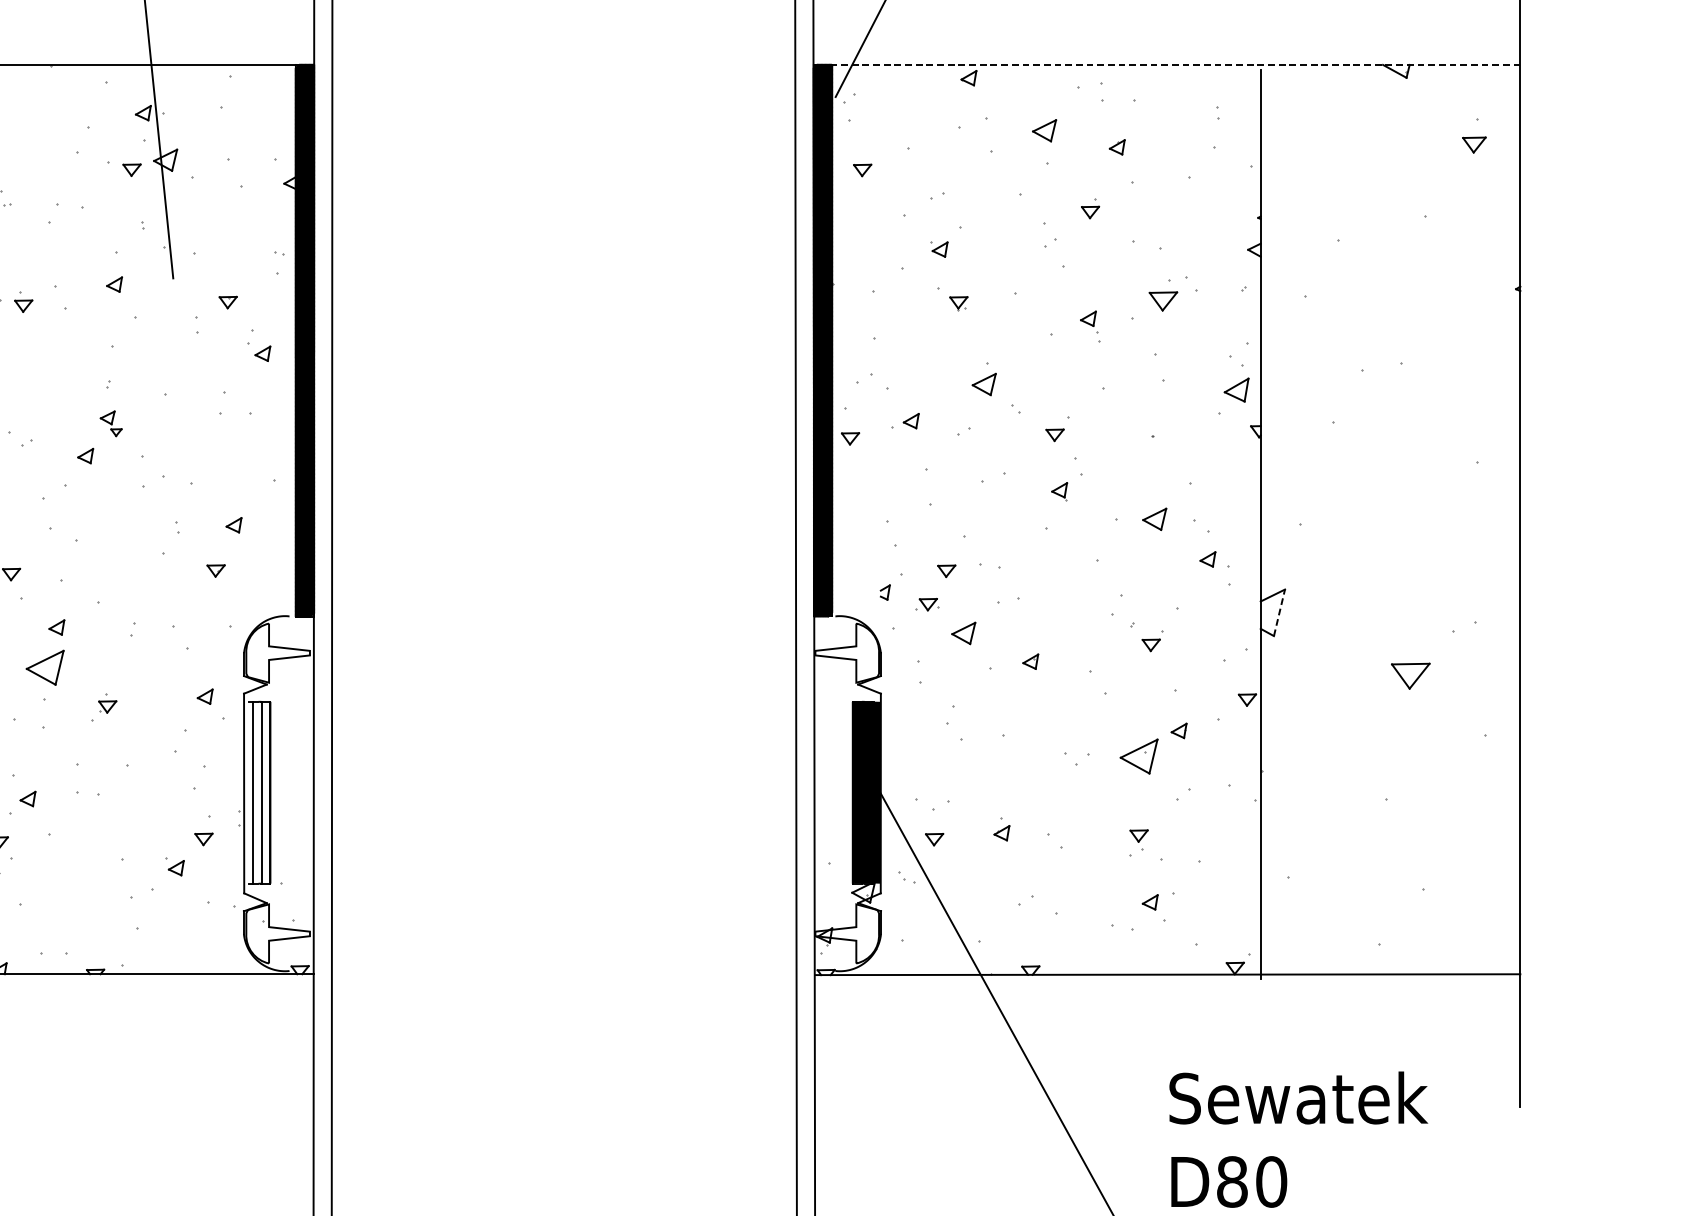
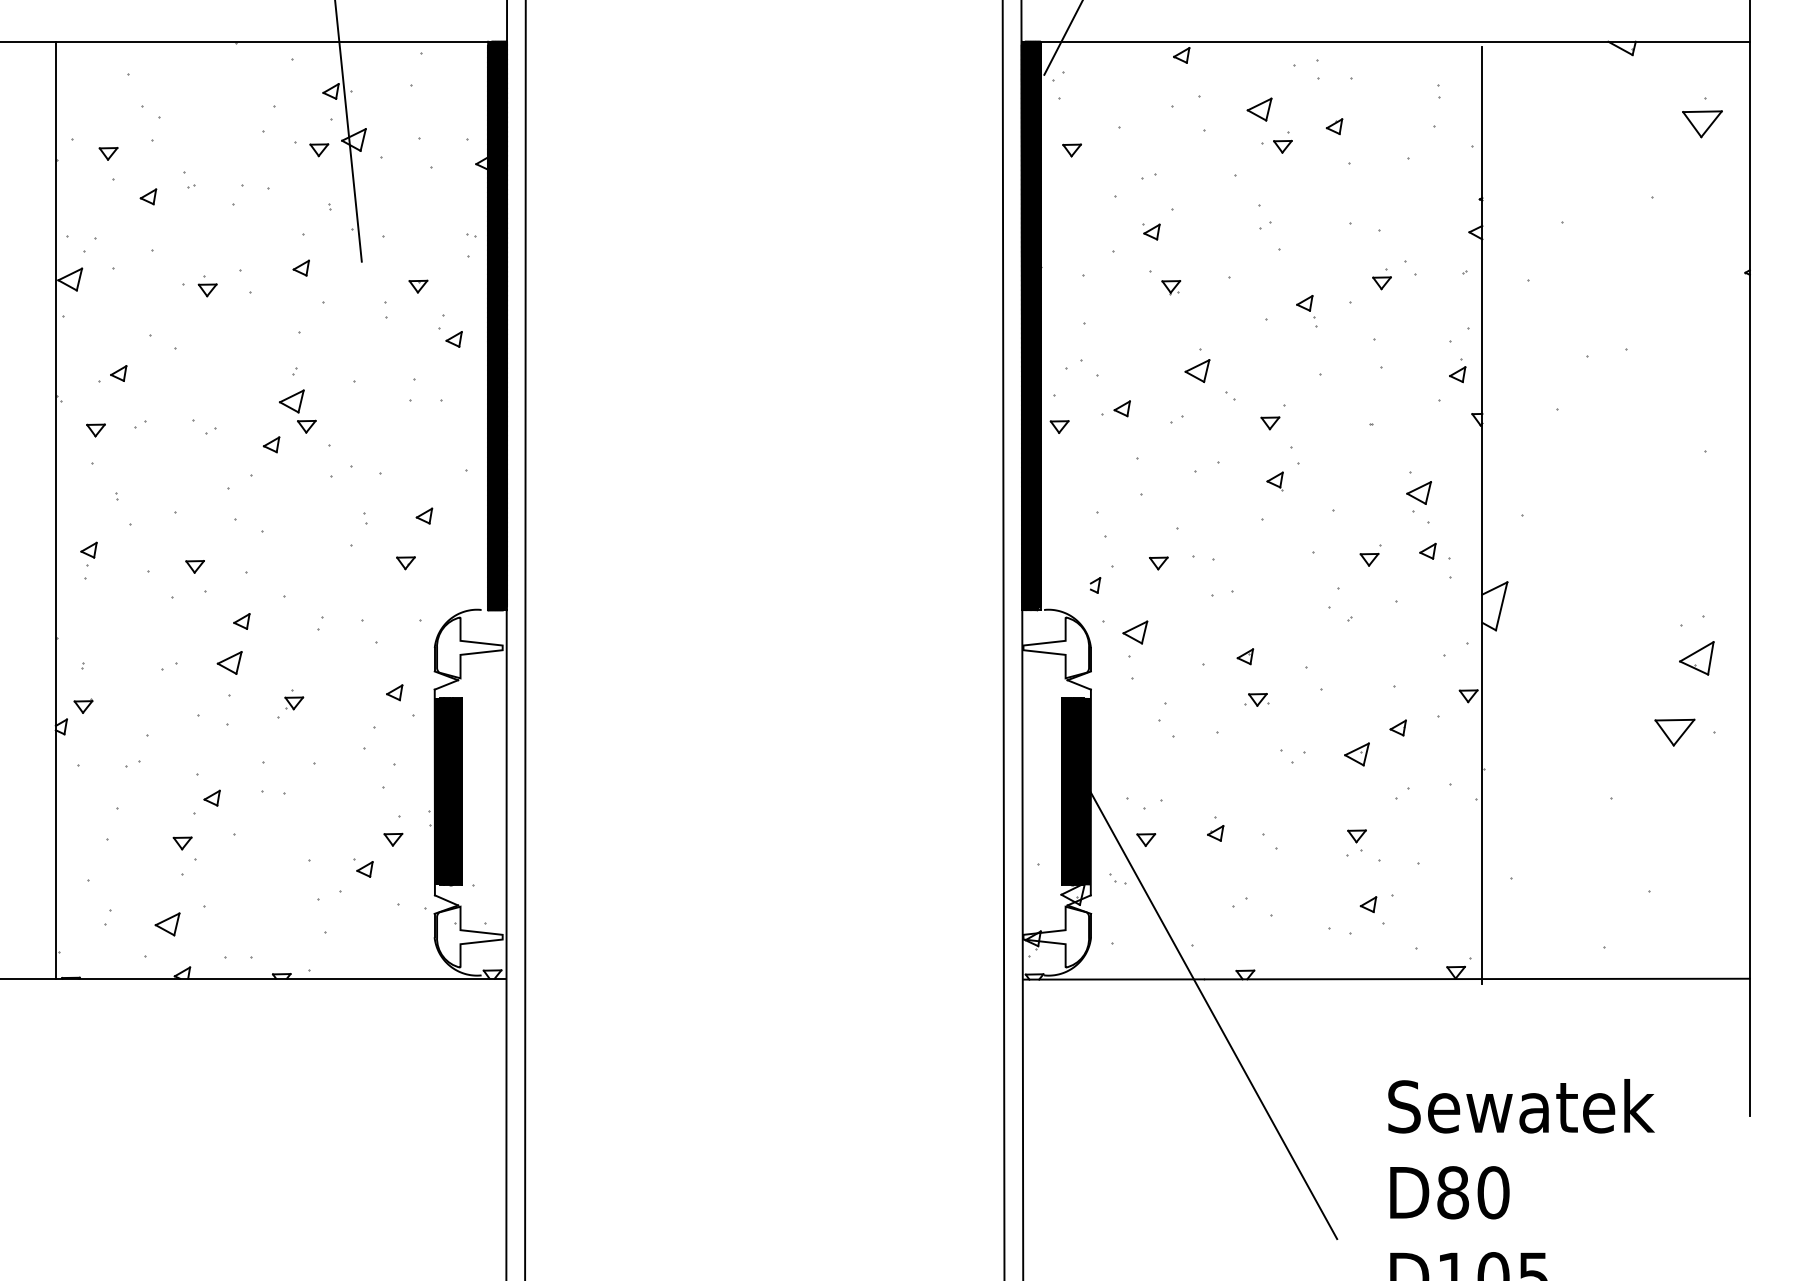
line: (1166, 64) -> (1385, 41), dashed -> solid
part: (1474, 145) -> (1702, 124), size x1.67
part: (1090, 208) -> (1282, 142), moved
part: (1162, 295) -> (1381, 279), size x0.62
part: (1236, 383) -> (1457, 370), size x0.62
part: (110, 423) -> (297, 411), size x1.67
part: (1154, 518) -> (1418, 492), moved
part: (927, 604) -> (1256, 699), moved
line: (1279, 613) -> (1501, 606), dashed -> solid
part: (963, 633) -> (1135, 632), moved
part: (1152, 641) -> (1370, 555), moved
part: (1468, 663) -> (1696, 658), added
part: (44, 667) -> (229, 662), size x0.62
part: (1410, 676) -> (1674, 732), moved
part: (1138, 756) -> (1356, 754), size x0.62
fill: (256, 792) -> (447, 791), added

